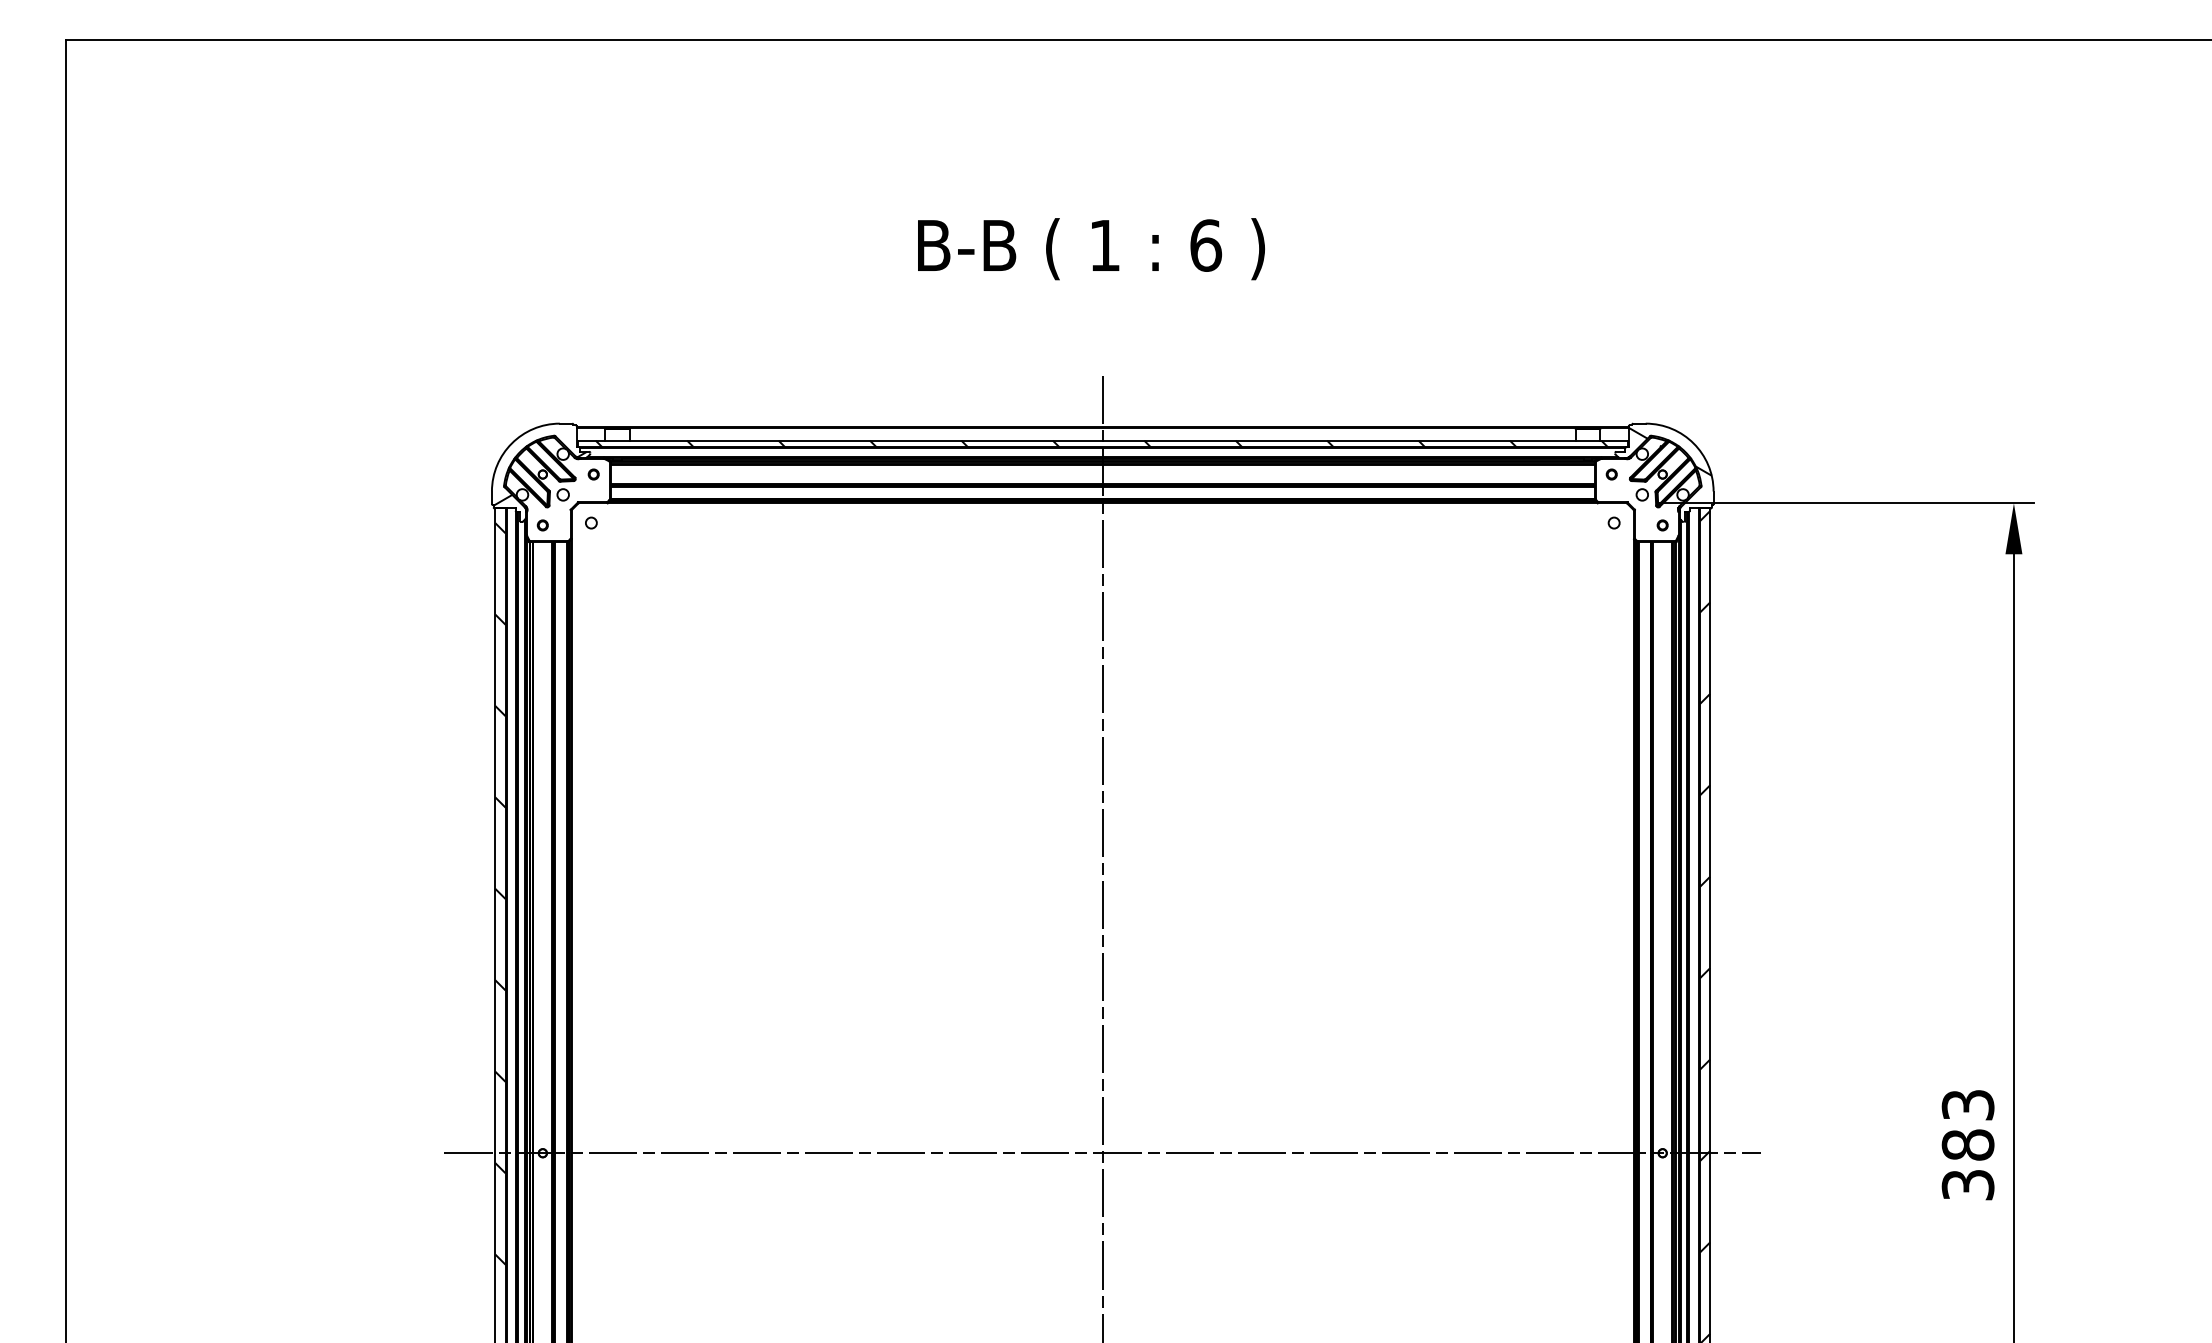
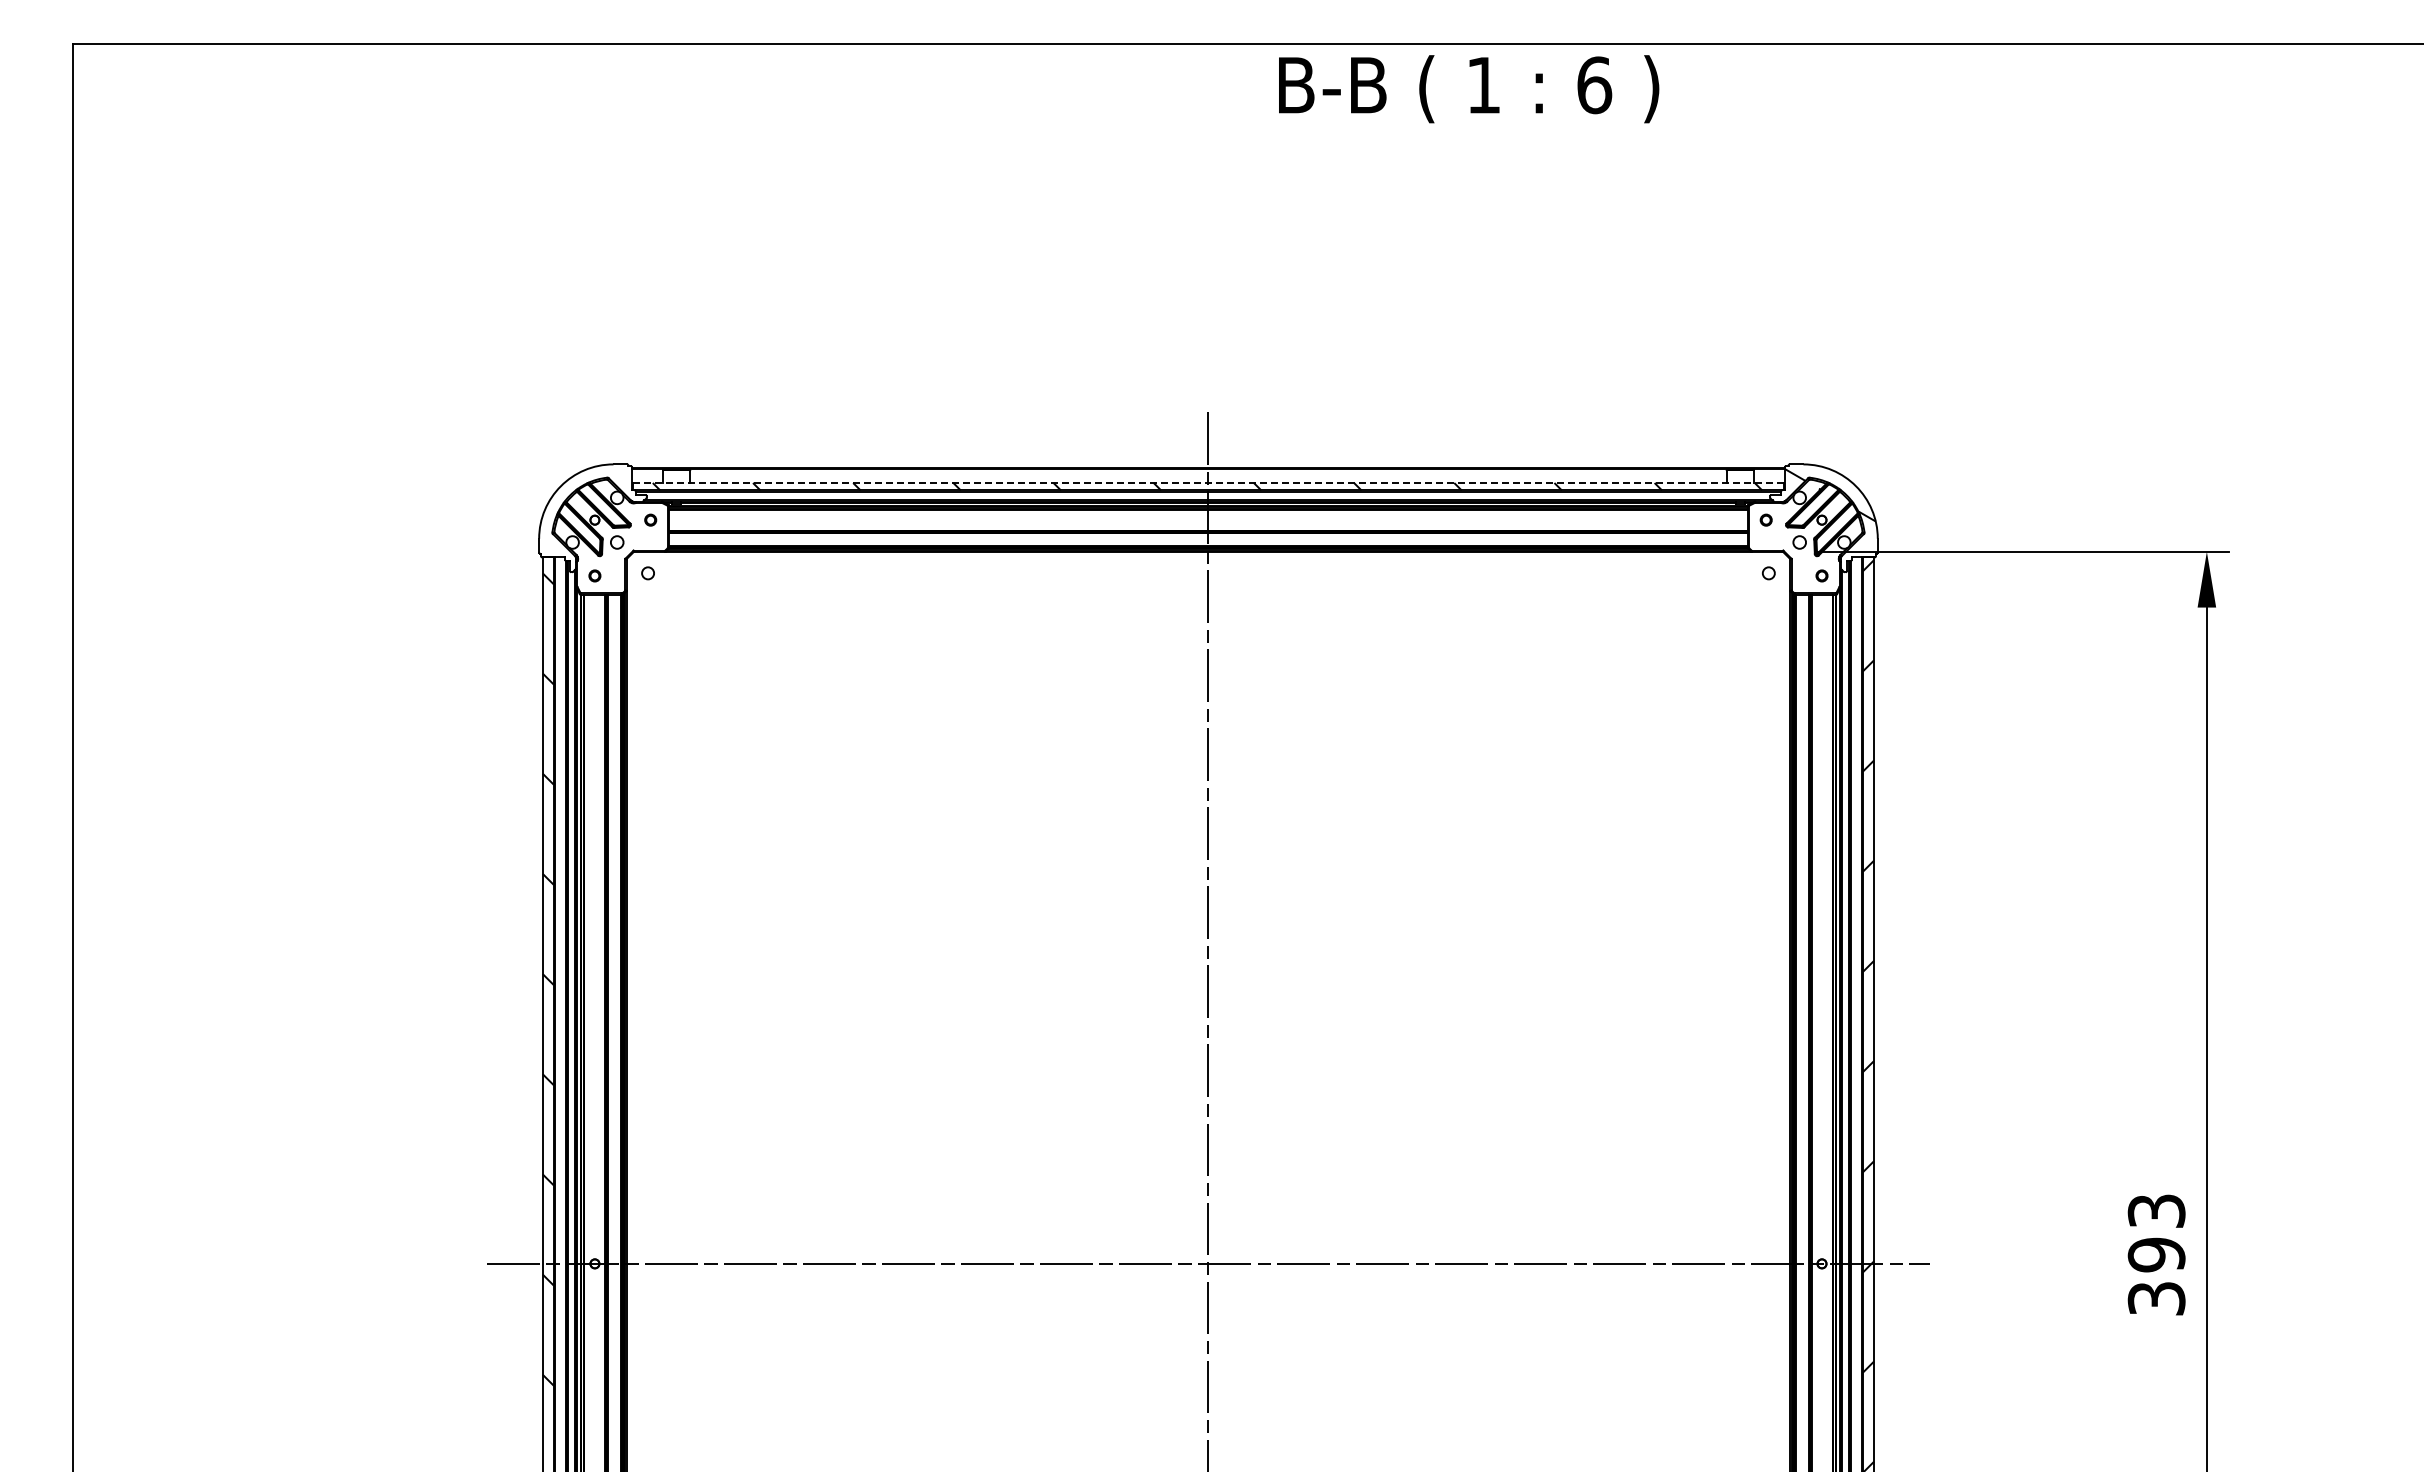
text: (1091, 249) -> (1469, 89), moved
line: (1101, 441) -> (1207, 483), solid -> dashed
hatch: (540, 478) -> (592, 524), removed
text: (1967, 1144) -> (2156, 1254), 383 -> 393

